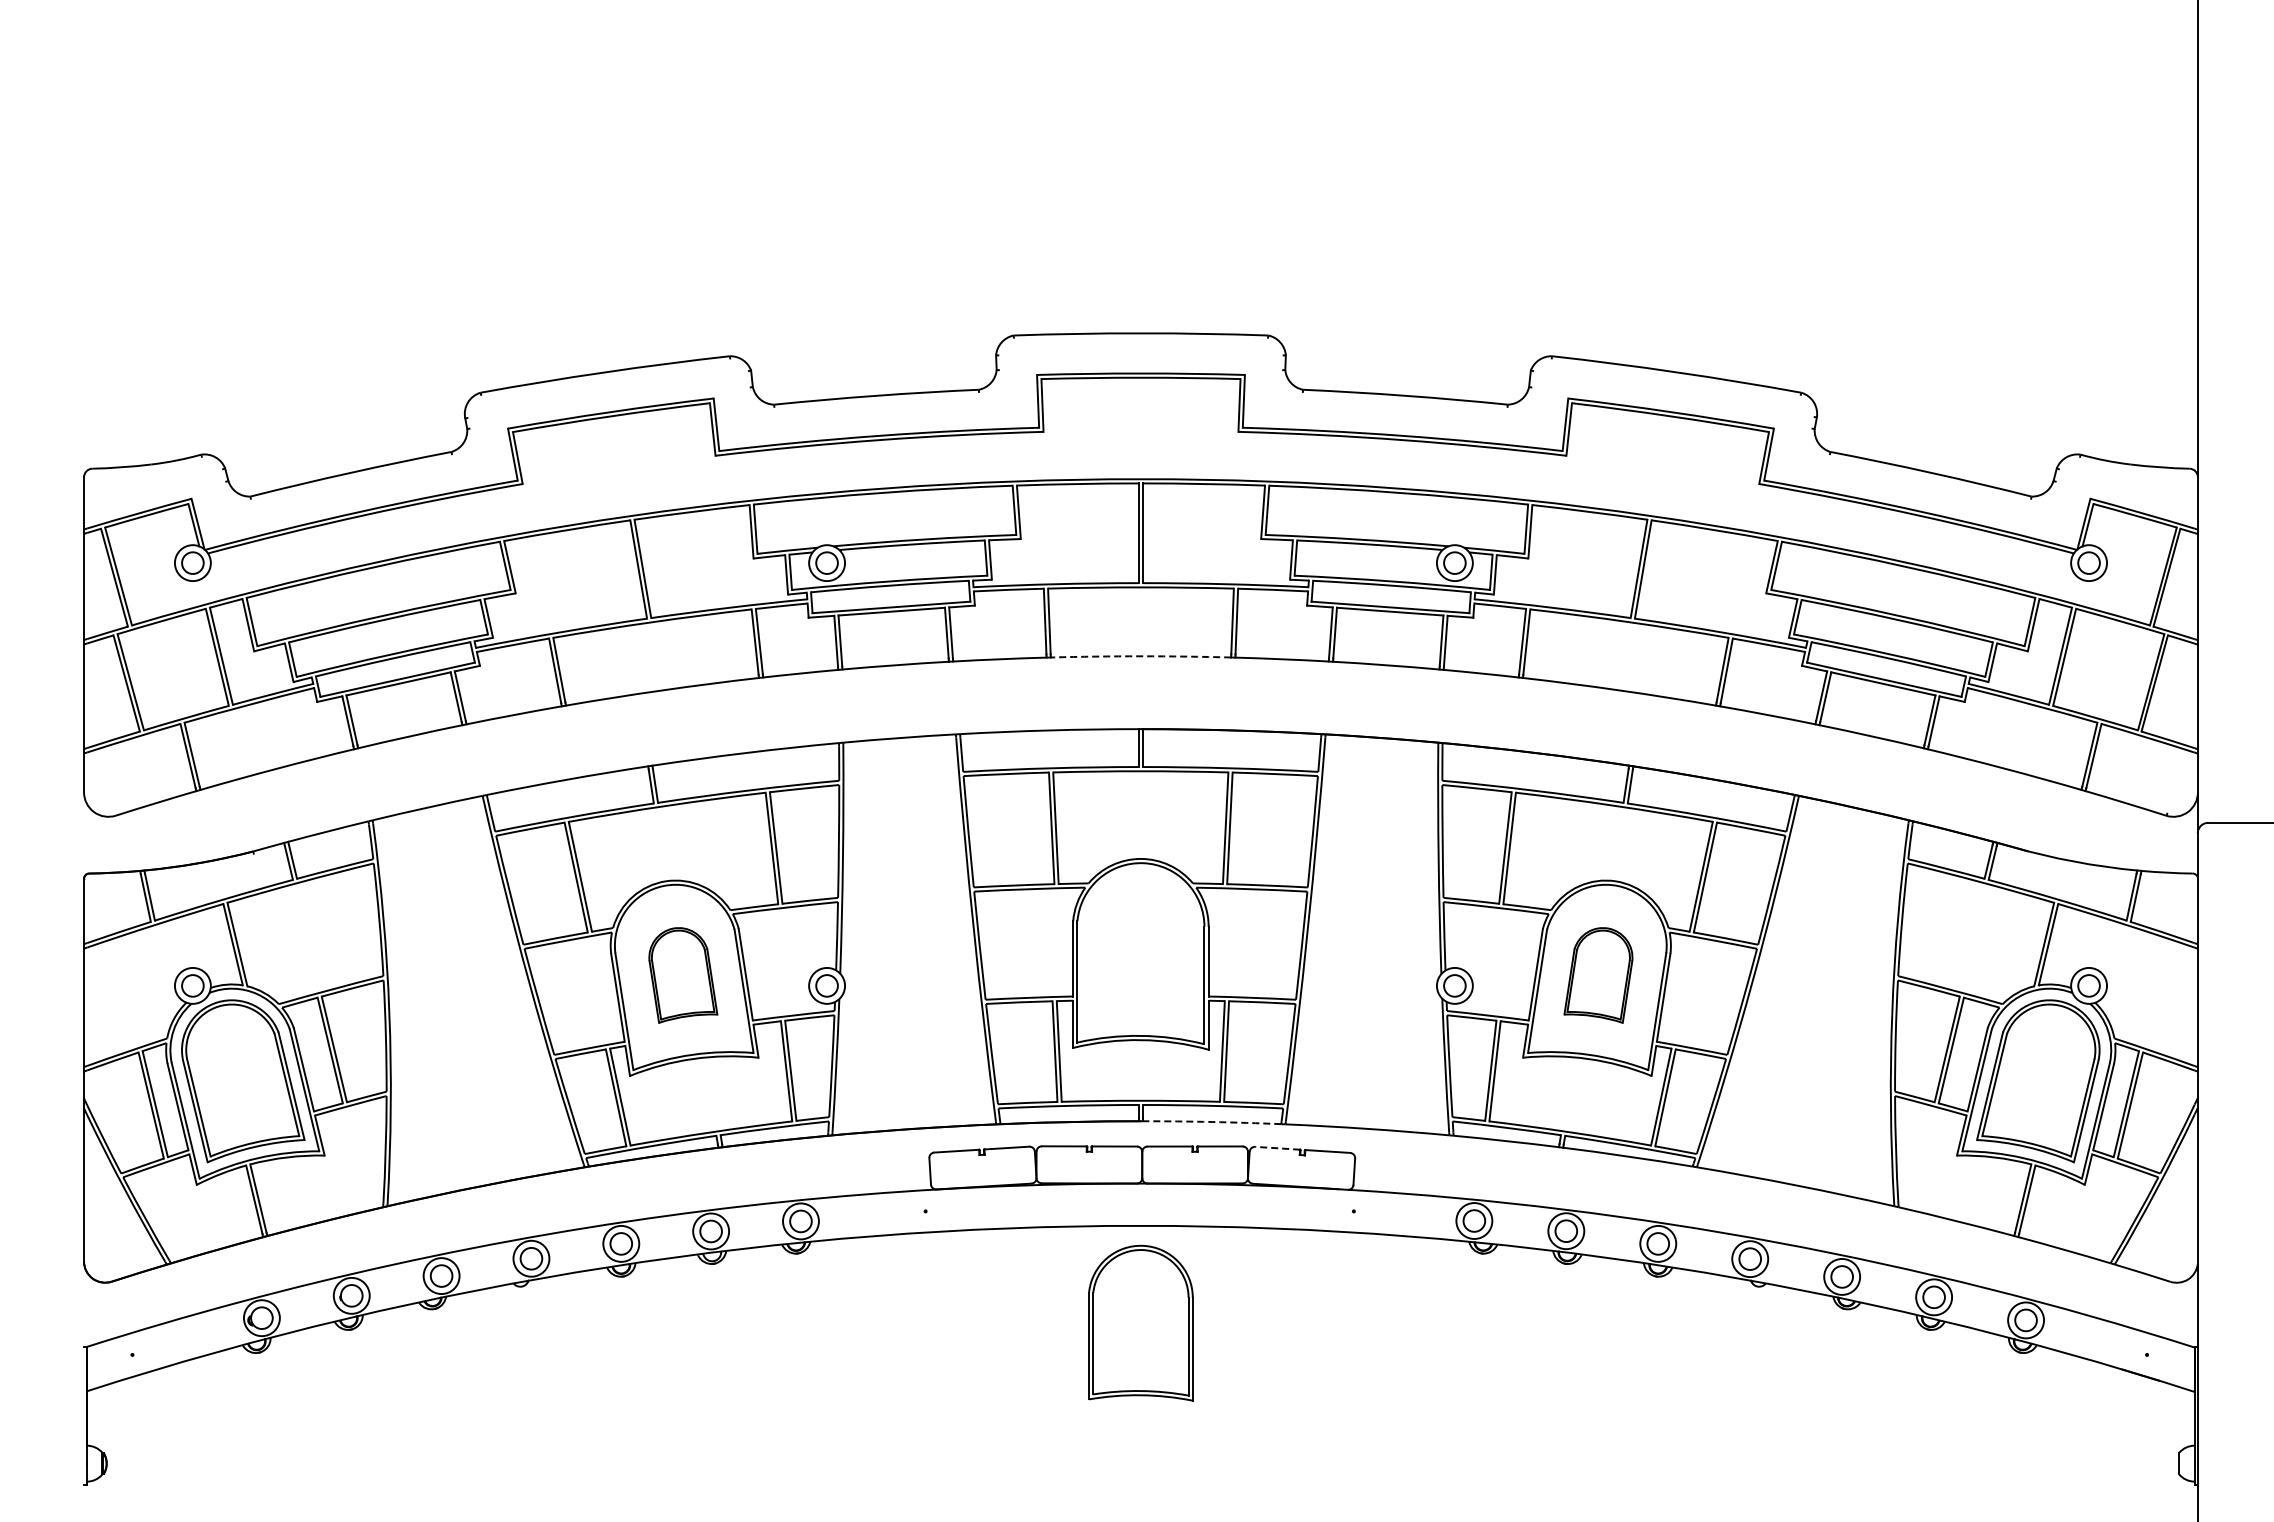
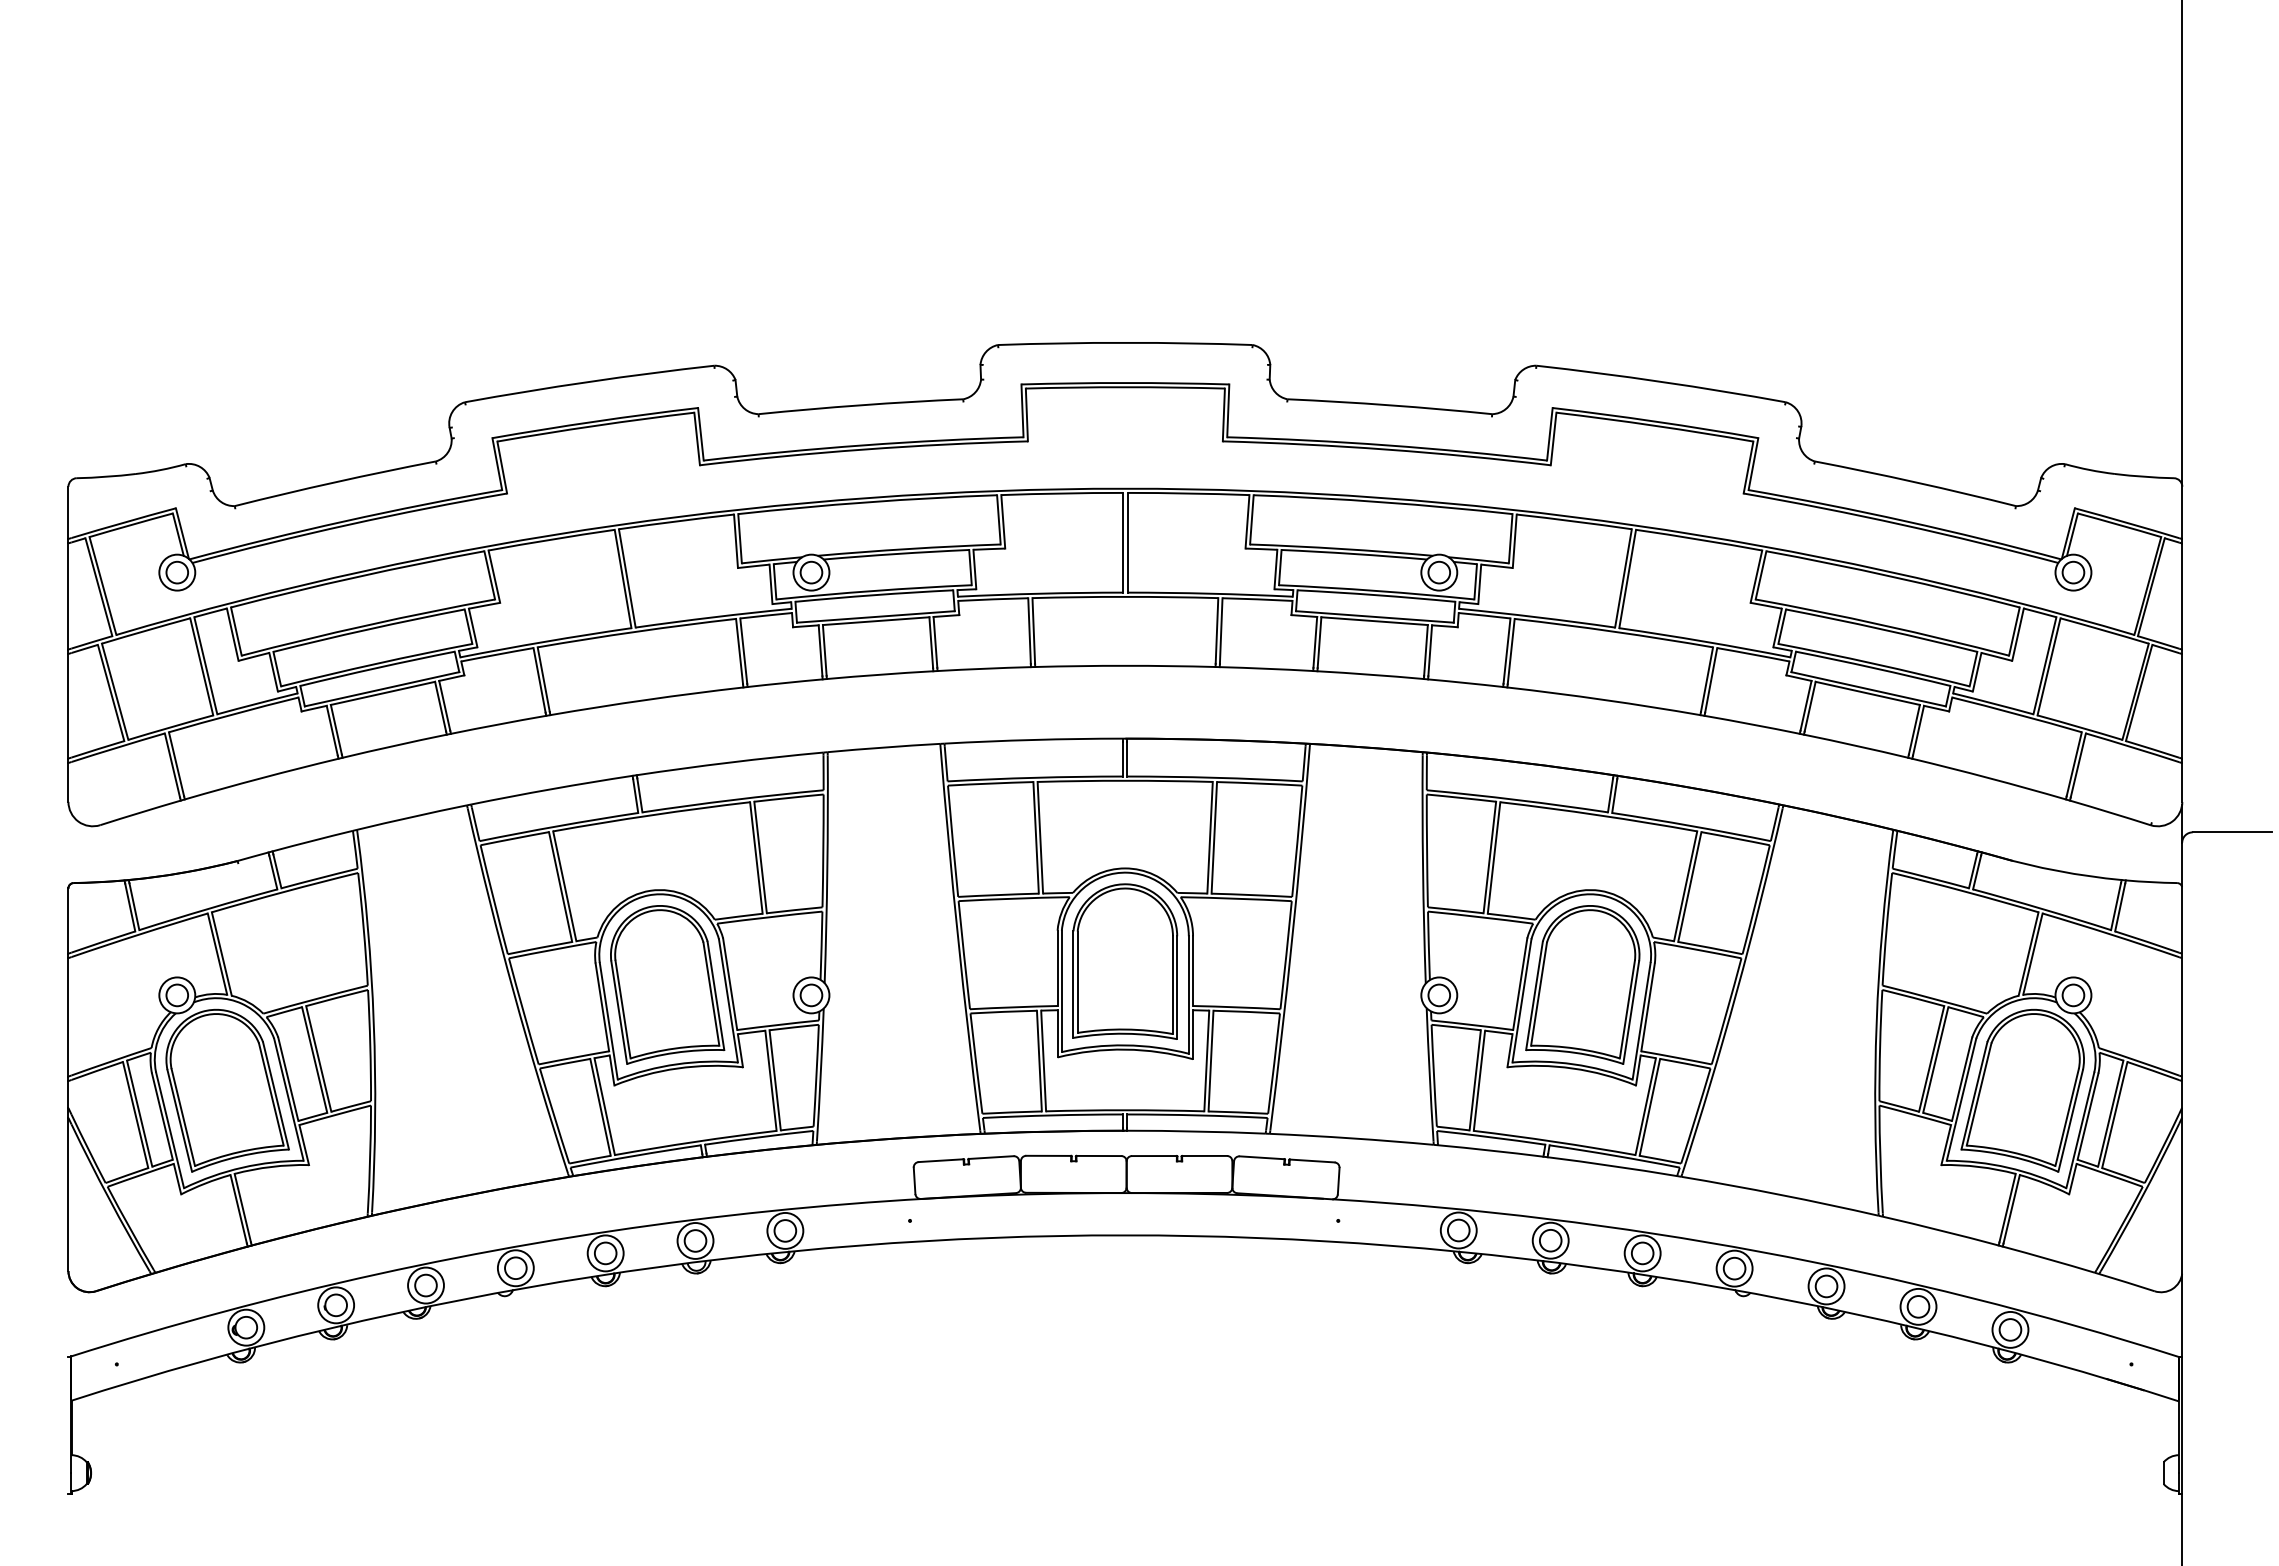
arc: (1141, 656) -> (1125, 665), dashed -> solid
part: (683, 975) -> (667, 984), size x1.67
part: (1598, 975) -> (1582, 984), size x1.67
arc: (1212, 1122) -> (1196, 1131), dashed -> solid
line: (1277, 1148) -> (1261, 1157), dashed -> solid
part: (1141, 1323) -> (1125, 961), moved

